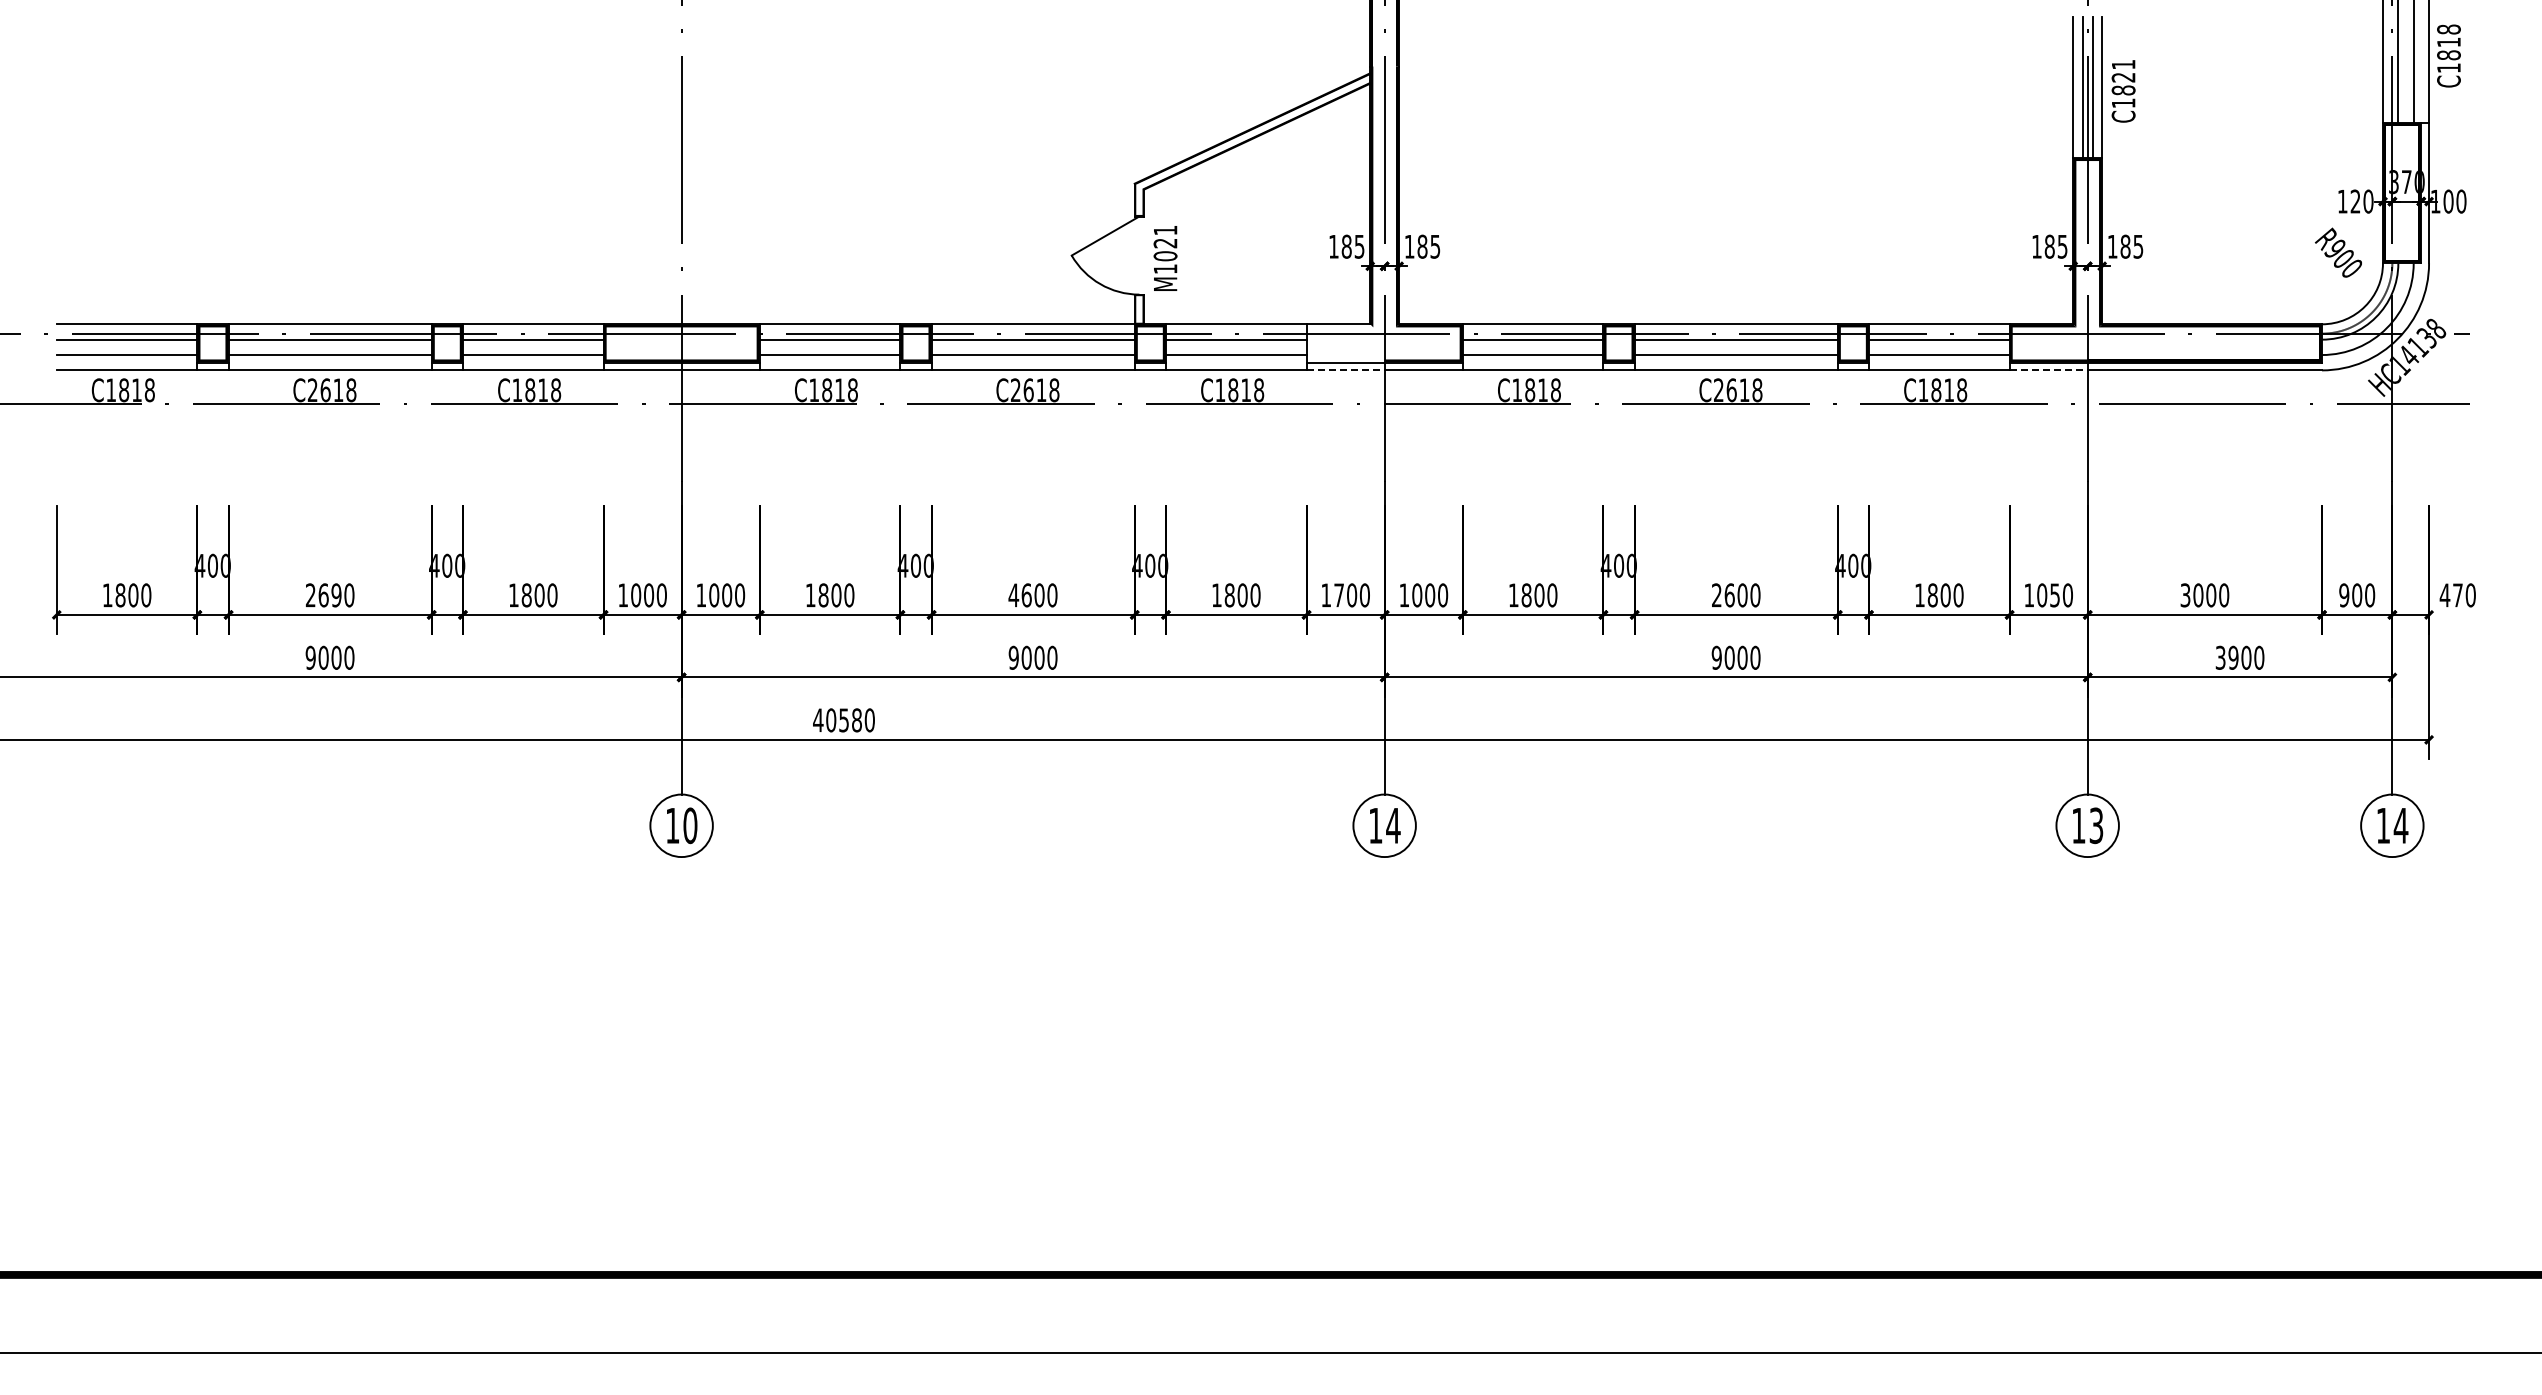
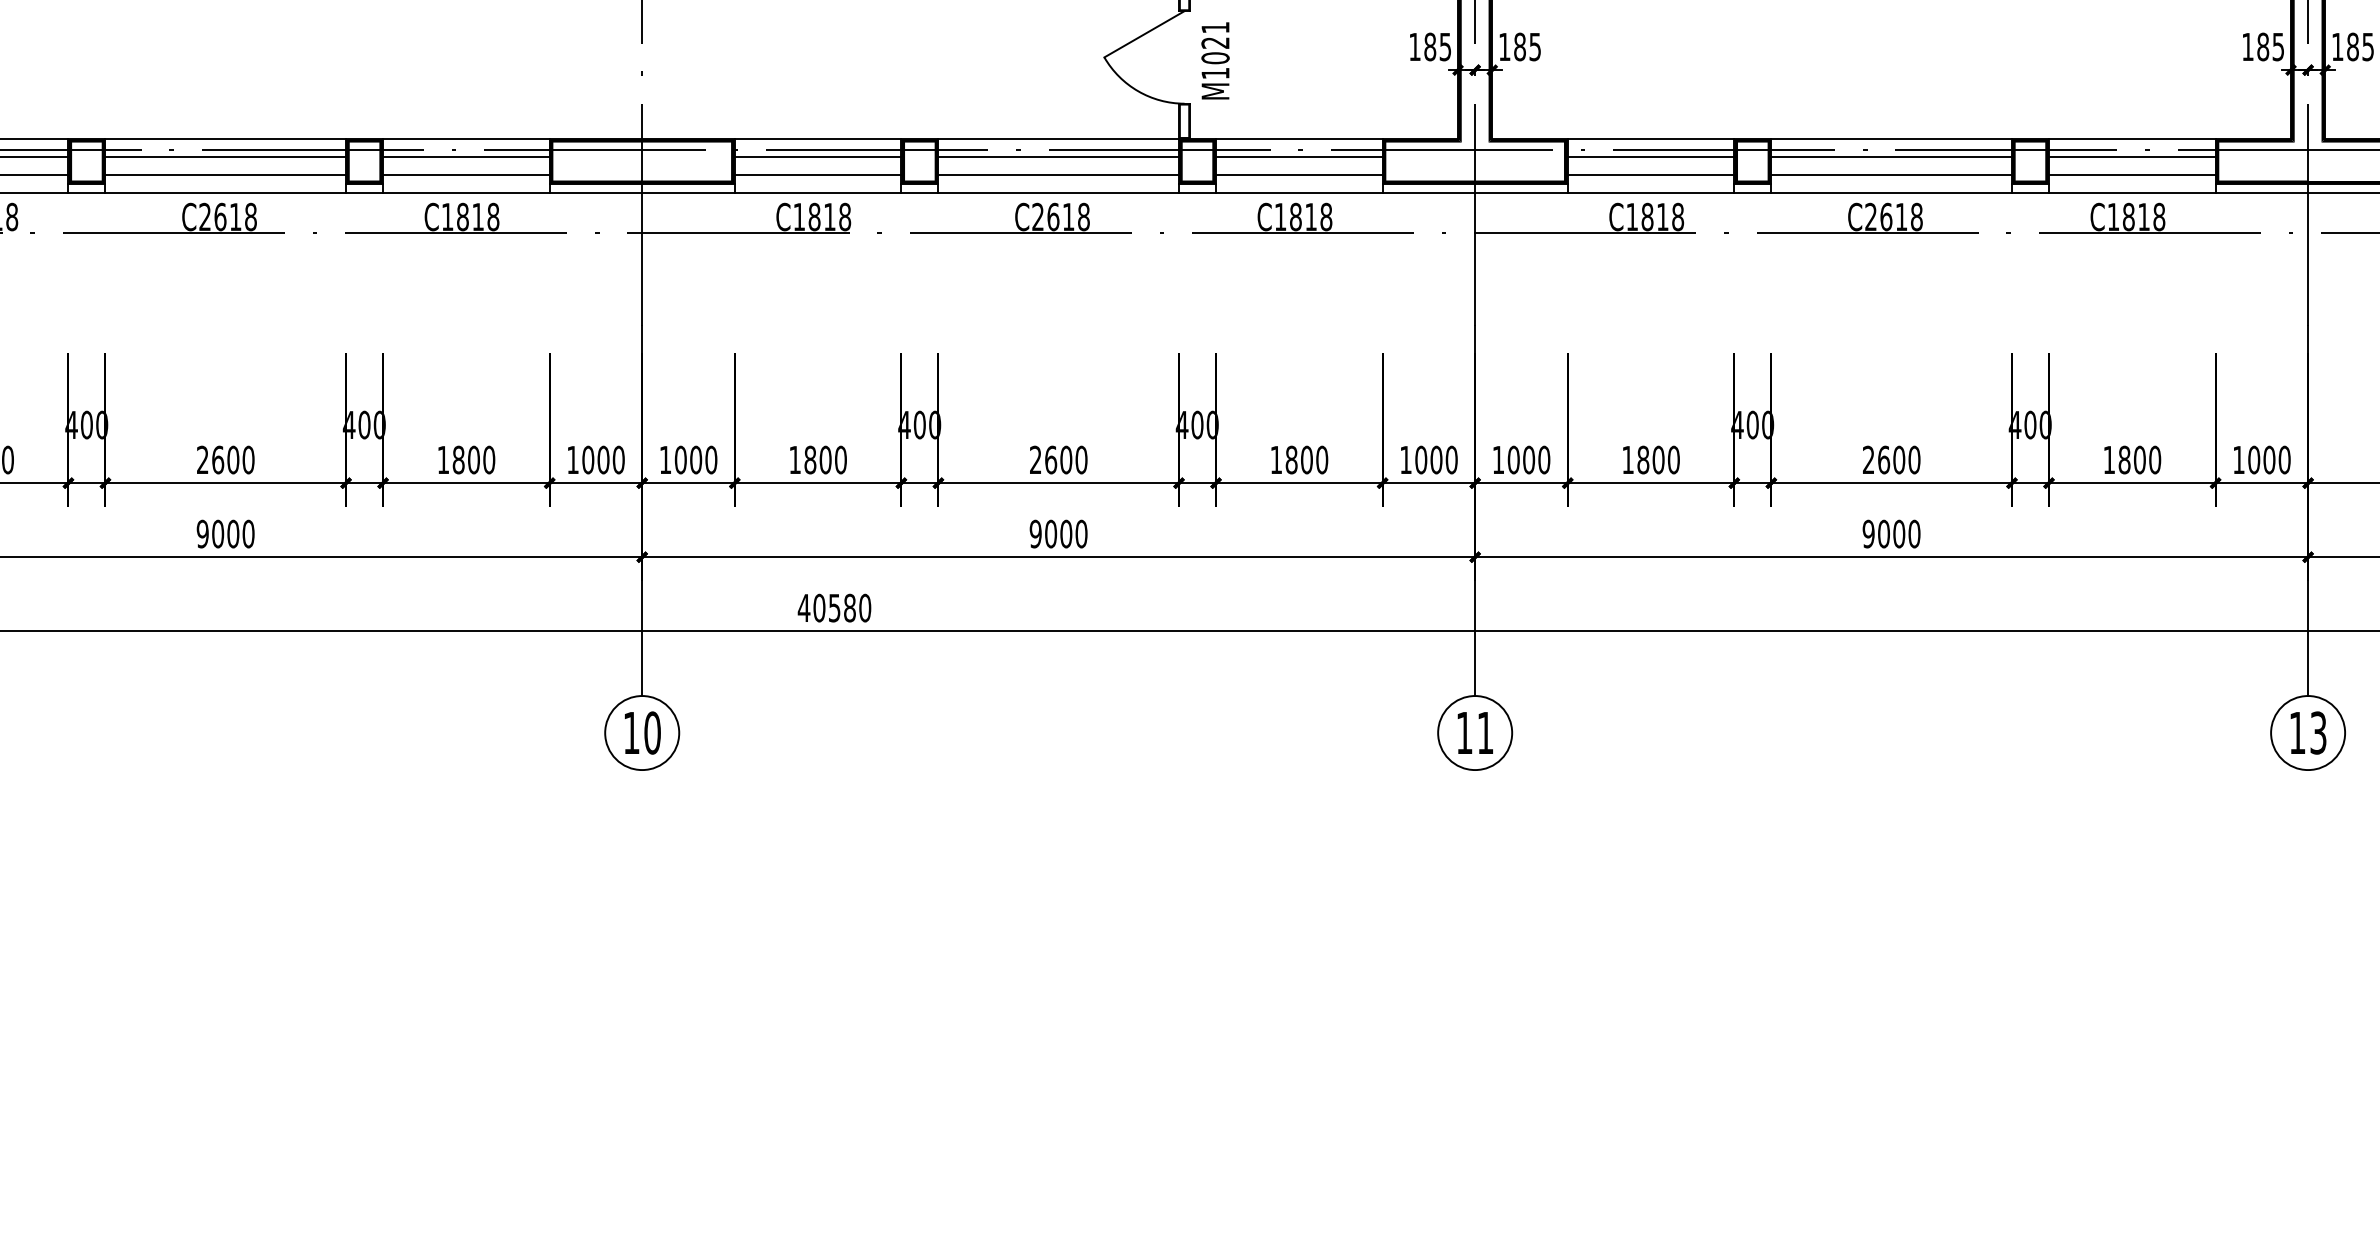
fill: (1345, 343) -> (1428, 161), added
line: (1346, 370) -> (1429, 193), dashed -> solid
line: (2049, 370) -> (2262, 193), dashed -> solid
text: (336, 595) -> (233, 460), 2690 -> 2600
text: (1013, 595) -> (1035, 460), 4600 -> 2600
text: (1339, 595) -> (1421, 460), 1700 -> 1000
text: (2055, 595) -> (2269, 460), 1050 -> 1000
text: (1393, 825) -> (1485, 732), 14 -> 11

